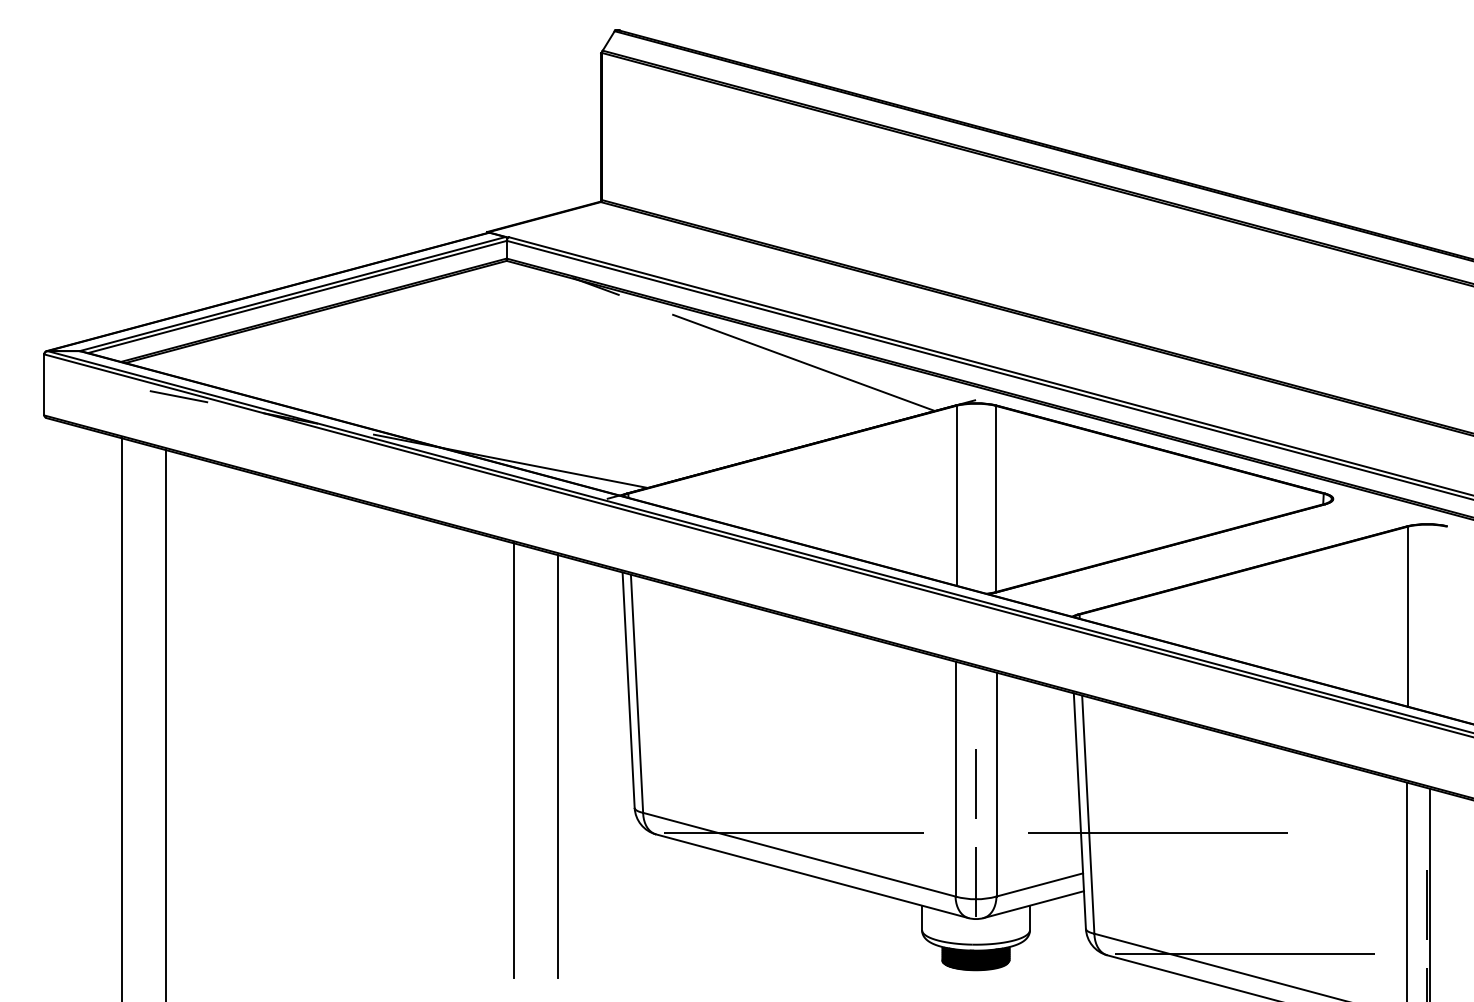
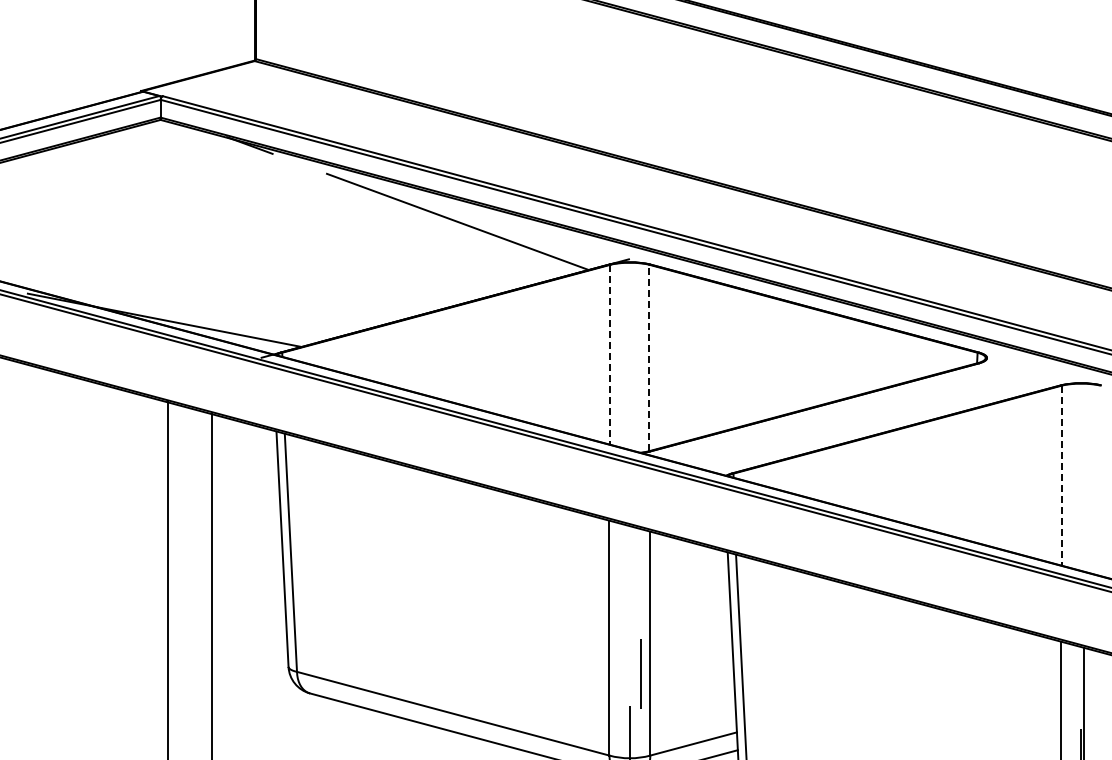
line: (956, 495) -> (610, 354), solid -> dashed
line: (995, 498) -> (649, 357), solid -> dashed
line: (1407, 616) -> (1061, 475), solid -> dashed
line: (975, 783) -> (640, 673), moved
line: (793, 833) -> (447, 692), removed
line: (1158, 833) -> (812, 692), removed

